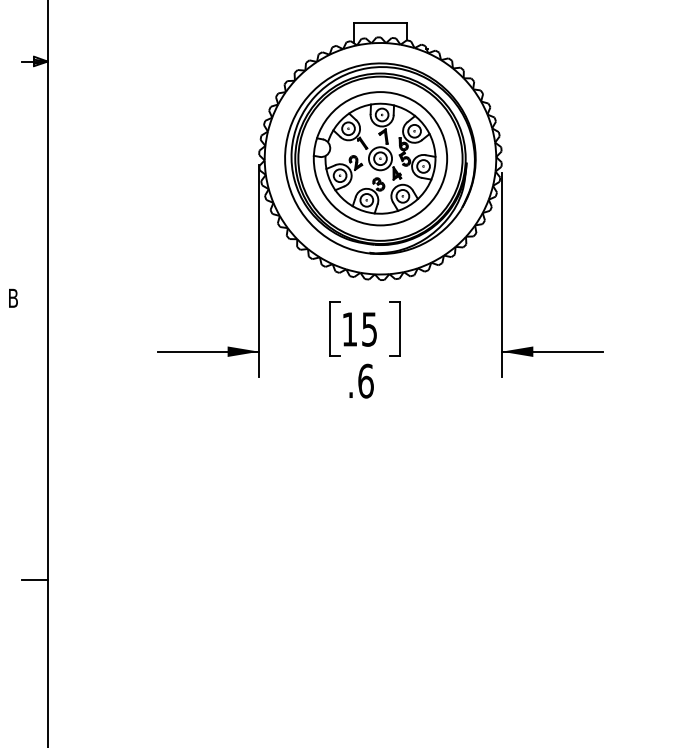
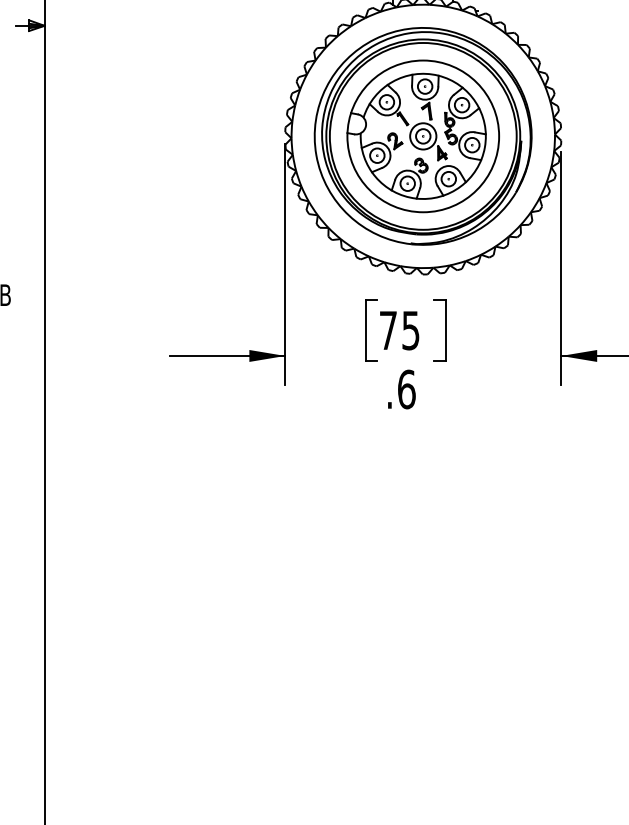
text: (349, 329) -> (388, 330), 15 -> 75
line: (34, 579) -> (29, 615), removed

